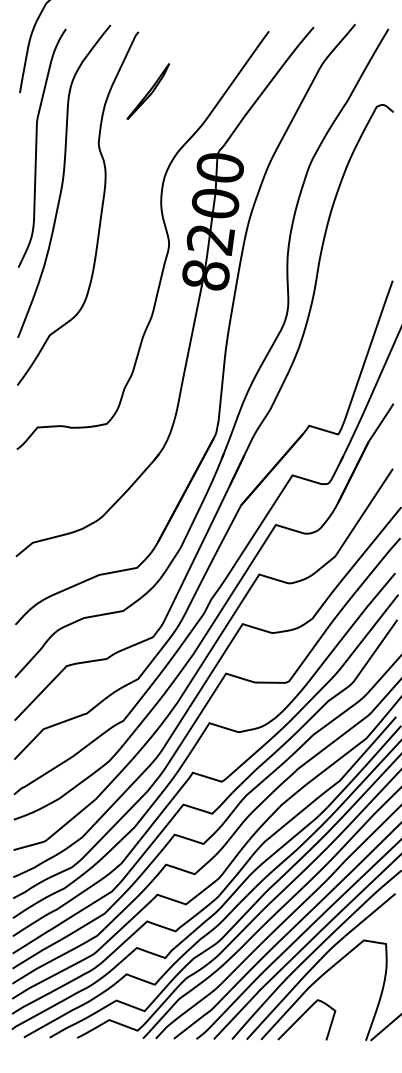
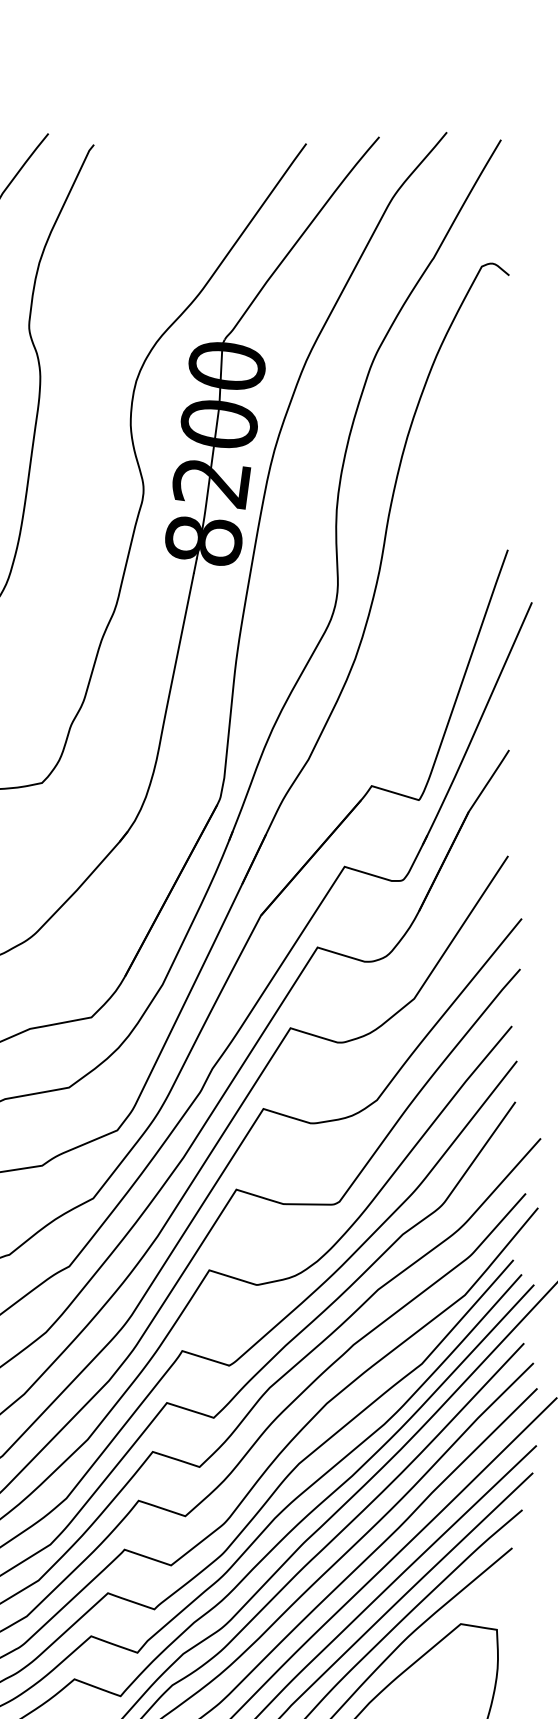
part: (147, 91) -> (108, 241), removed

